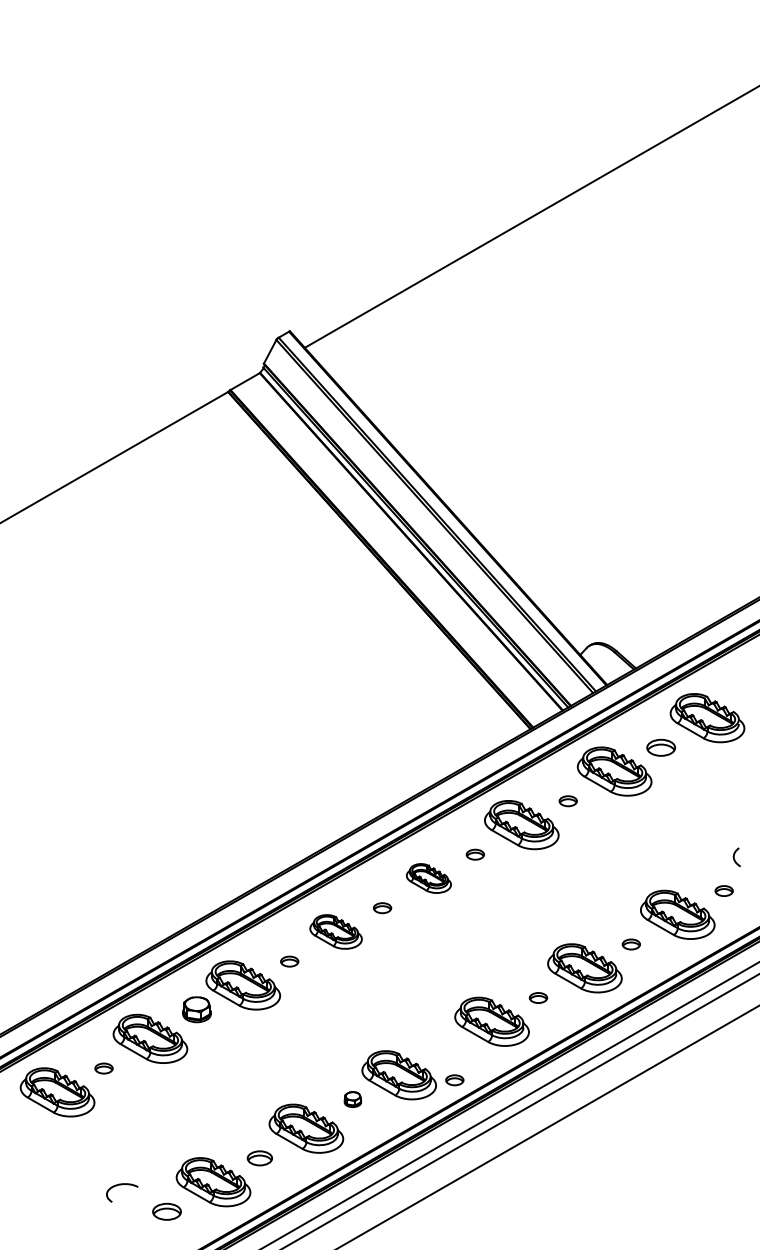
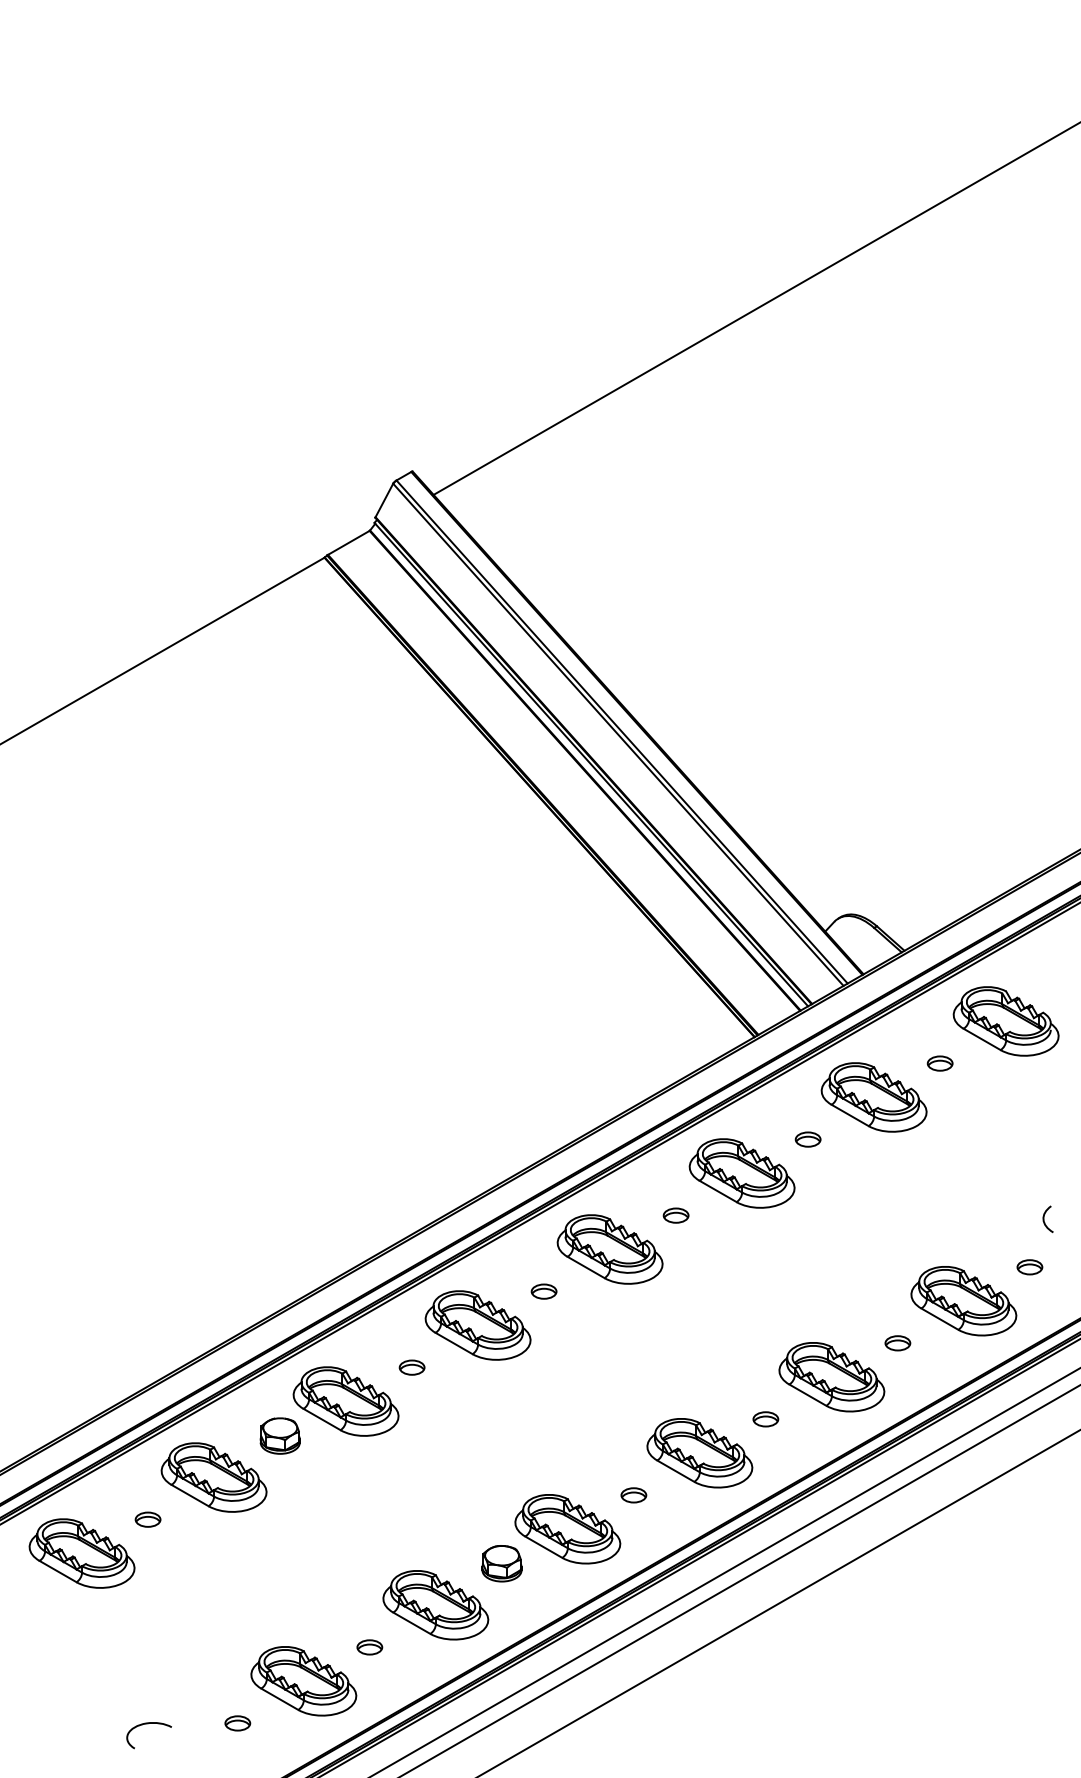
part: (660, 747) -> (939, 1063), size x0.62
part: (428, 878) -> (609, 1249), size x1.67
part: (335, 931) -> (477, 1325), size x1.43
part: (454, 1080) -> (633, 1495), moved
part: (352, 1099) -> (501, 1563), size x1.67
part: (259, 1158) -> (369, 1647), size x0.71
curve: (121, 1185) -> (148, 1724), moved
part: (166, 1211) -> (237, 1723), size x0.62

